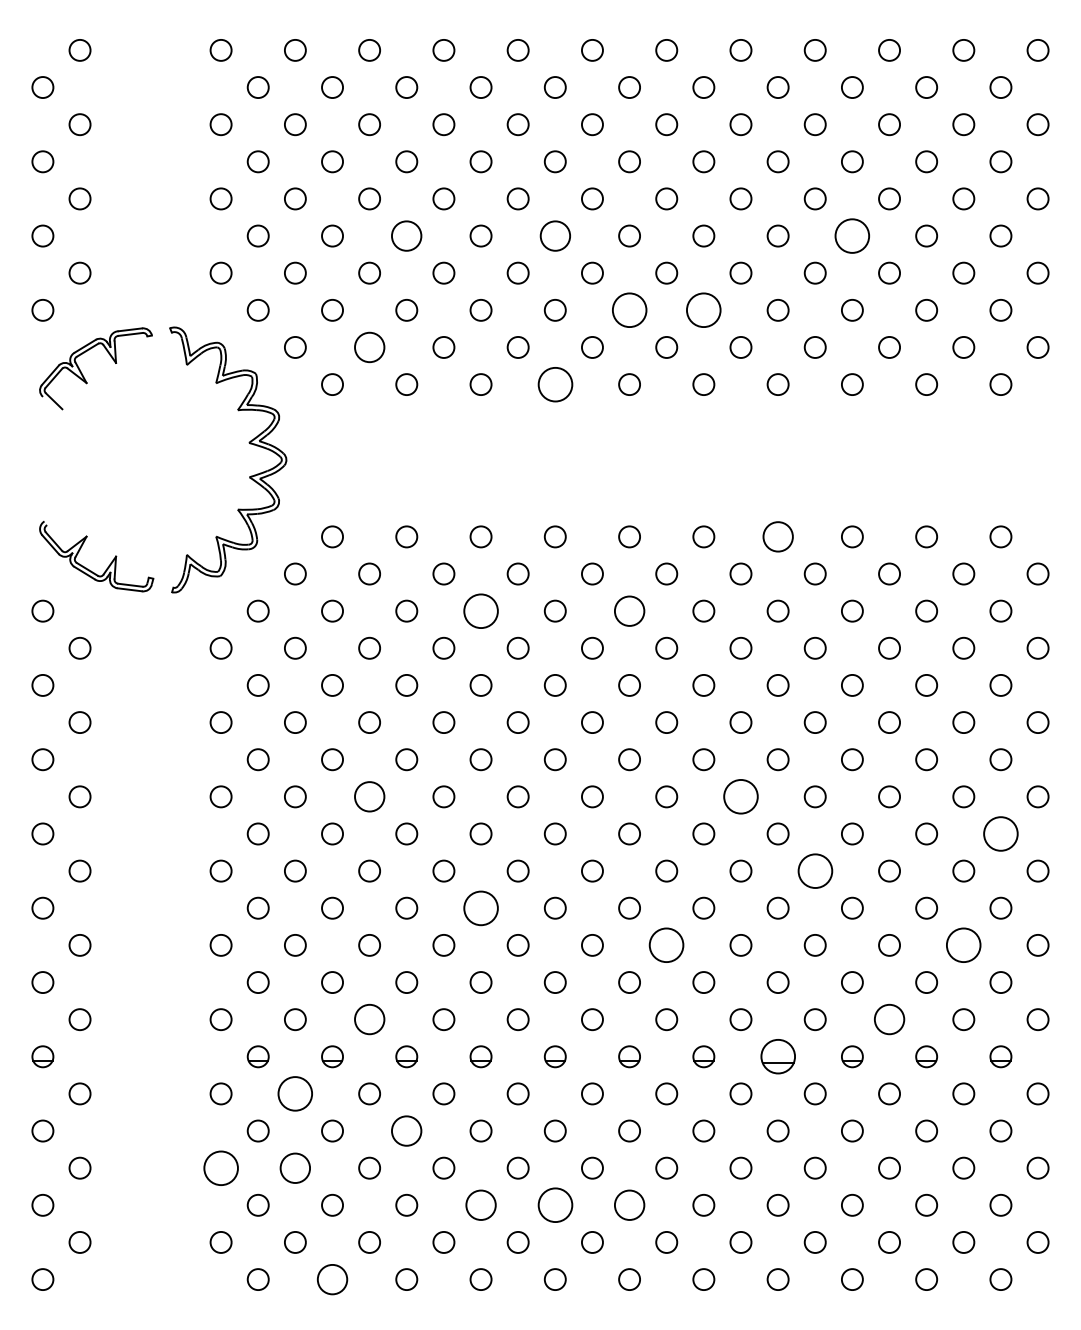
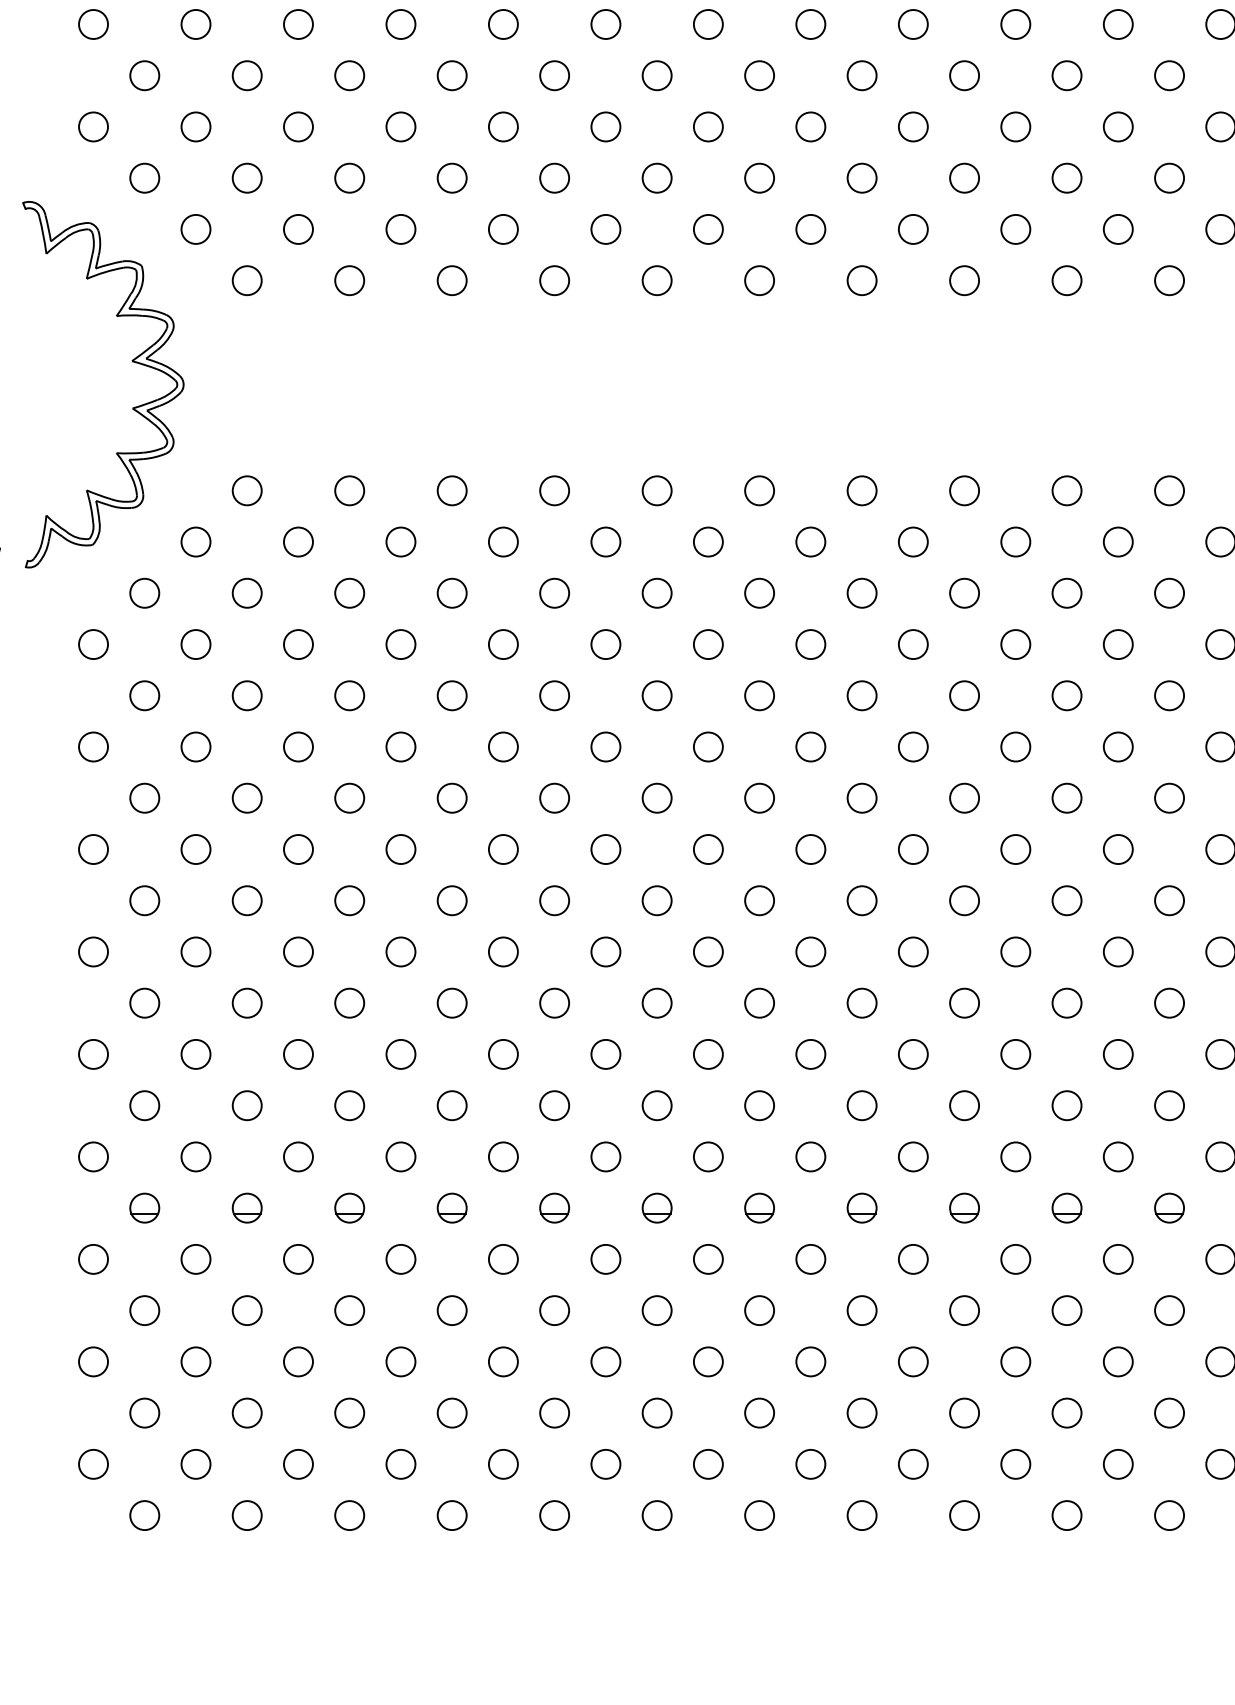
circle: (406, 235) -> (349, 74), size x0.71
circle: (554, 235) -> (553, 74), size x0.71
circle: (852, 235) -> (964, 74), size x0.62
circle: (629, 310) -> (657, 178), size x0.62
circle: (703, 310) -> (759, 178), size x0.62
circle: (369, 347) -> (298, 229), size x0.71
circle: (554, 384) -> (553, 280), size x0.62
circle: (777, 536) -> (861, 490), size x0.71
circle: (480, 610) -> (451, 592), size x0.62
circle: (629, 610) -> (657, 592), size x0.71
circle: (369, 796) -> (298, 849), size x0.71
circle: (740, 796) -> (810, 849), size x0.62
circle: (1000, 833) -> (1168, 900), size x0.62
circle: (814, 870) -> (912, 951), size x0.62
circle: (480, 907) -> (451, 1002), size x0.62
circle: (666, 945) -> (708, 1054), size x0.62
circle: (963, 945) -> (1117, 1054), size x0.62
circle: (369, 1019) -> (298, 1156), size x0.71
circle: (889, 1019) -> (1015, 1156), size x0.71
part: (777, 1056) -> (861, 1207), size x0.62
circle: (295, 1093) -> (196, 1258), size x0.62
circle: (406, 1130) -> (349, 1309), size x0.71
circle: (220, 1167) -> (92, 1360), size x0.62
circle: (295, 1167) -> (196, 1360), size x0.71
circle: (480, 1205) -> (451, 1413), size x0.71
circle: (554, 1205) -> (553, 1413), size x0.62
circle: (629, 1205) -> (657, 1413), size x0.71
circle: (332, 1279) -> (247, 1515), size x0.71

